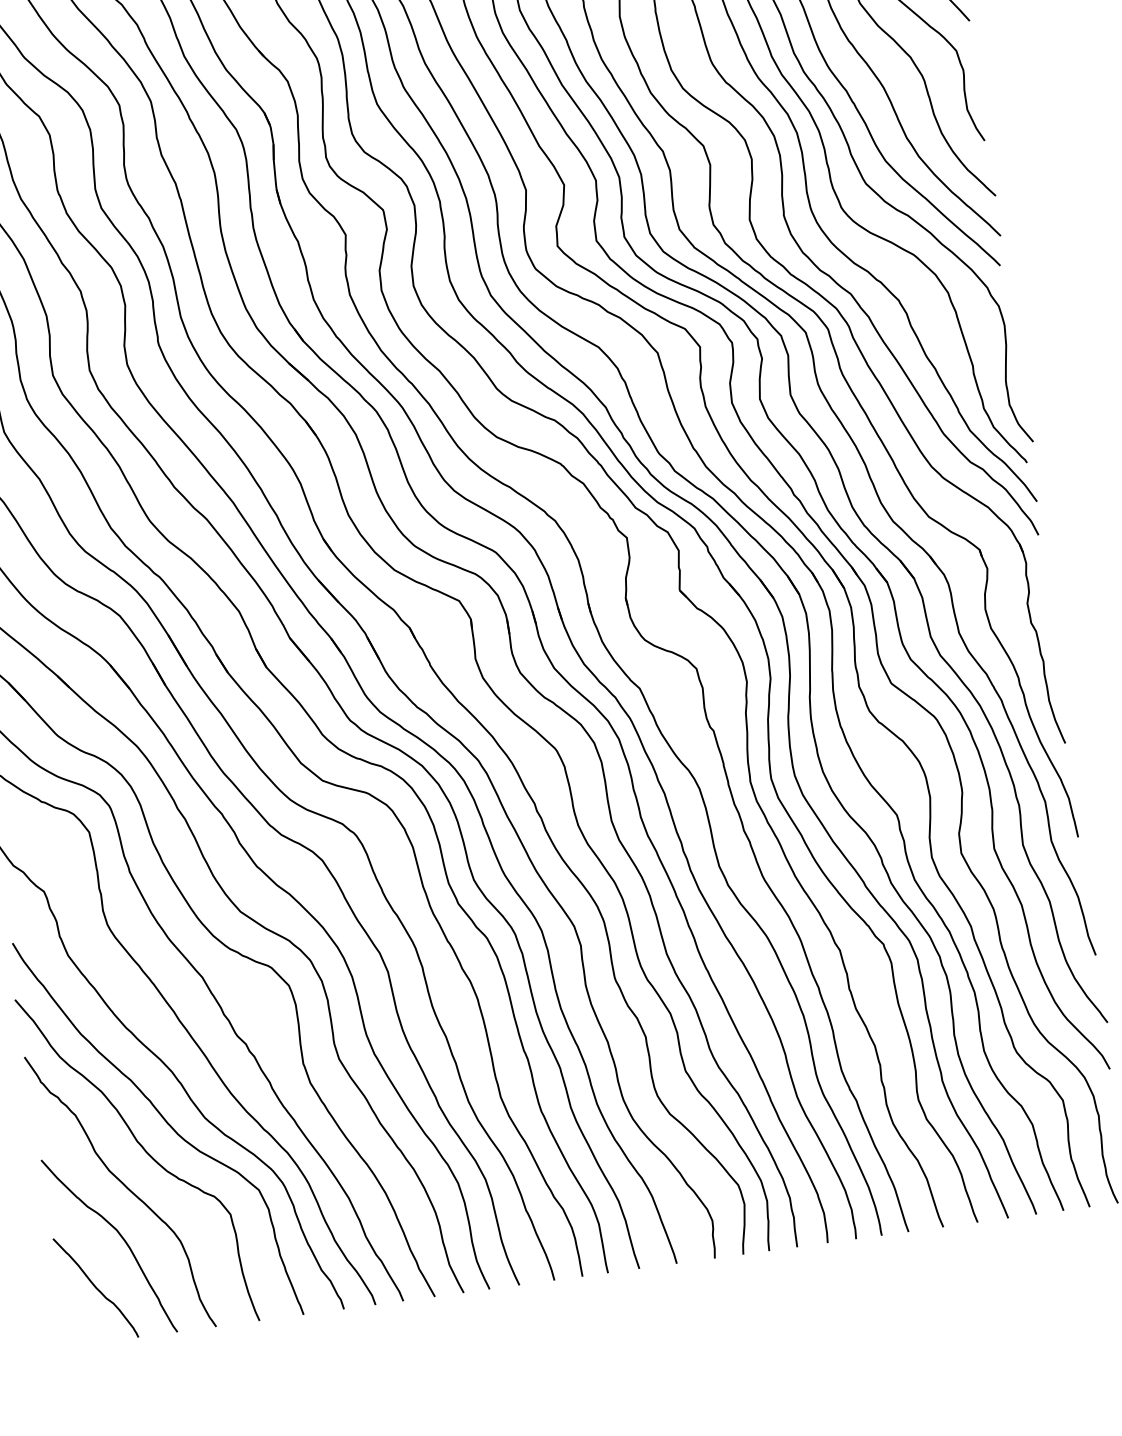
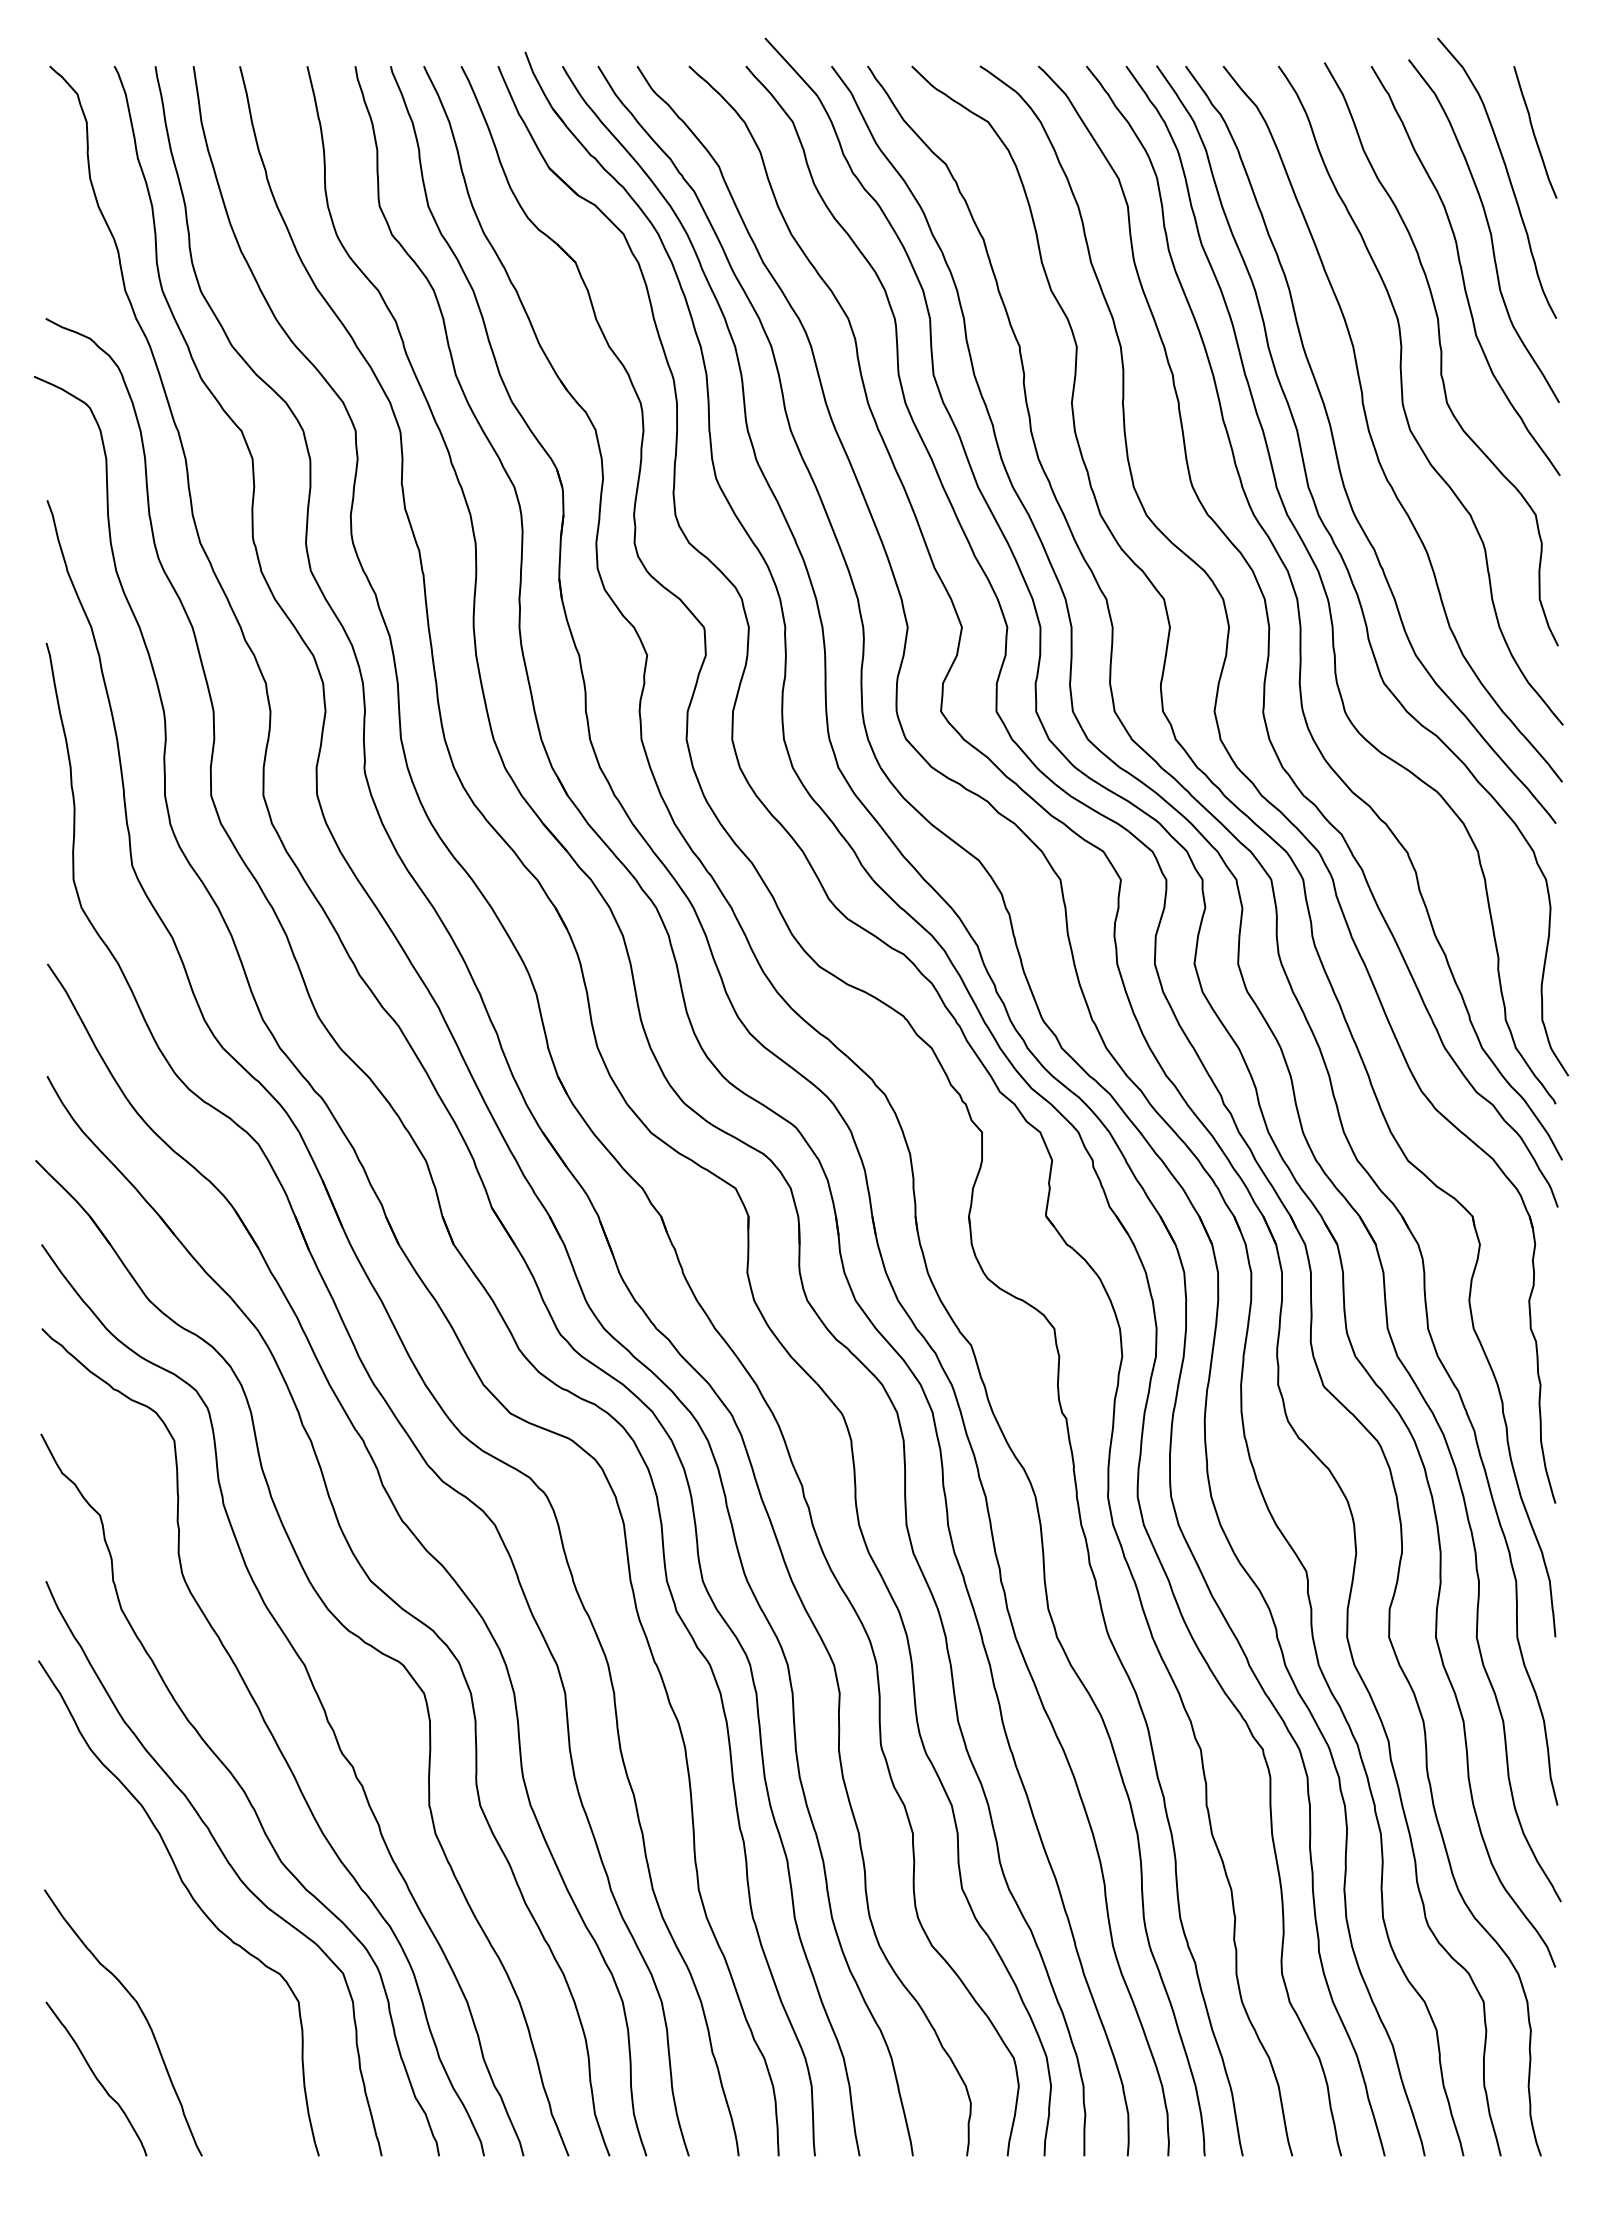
curve: (125, 1187) -> (157, 1944), removed

